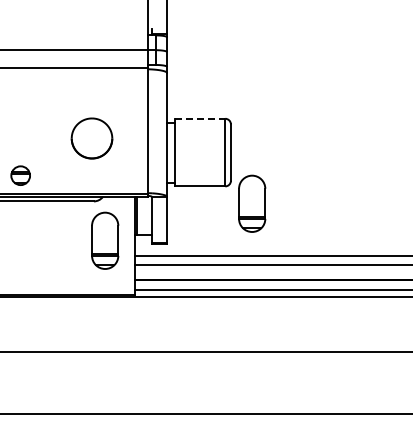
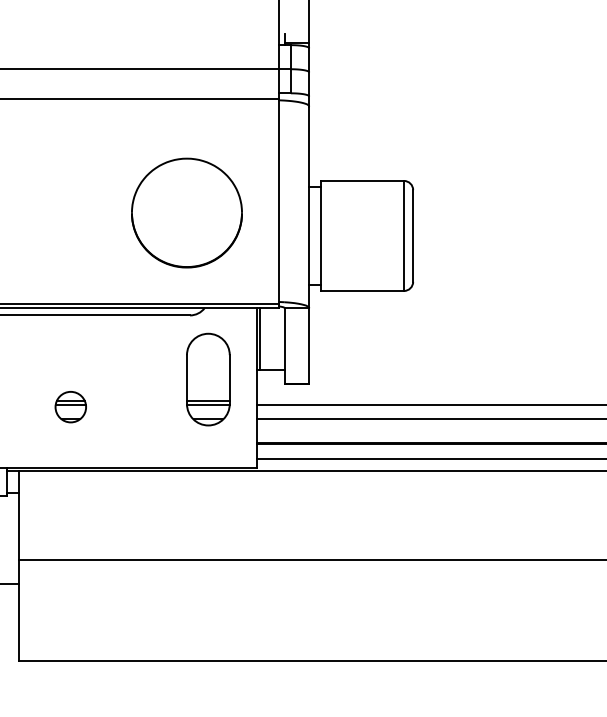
line: (200, 118) -> (363, 180), dashed -> solid
part: (91, 138) -> (186, 213), size x1.67
part: (20, 175) -> (70, 406), moved
part: (252, 203) -> (448, 318), removed

